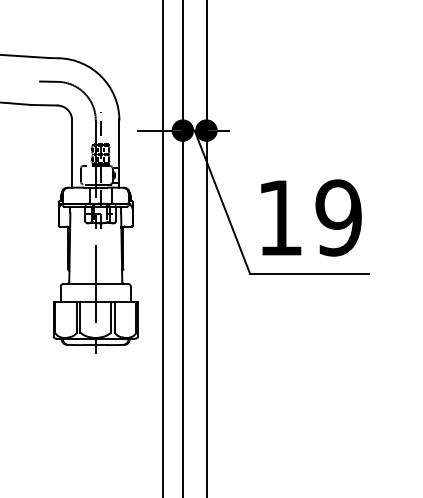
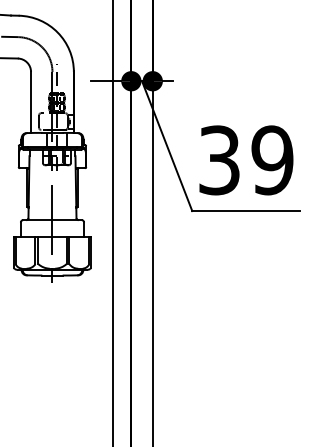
text: (280, 217) -> (219, 159), 19 -> 39

